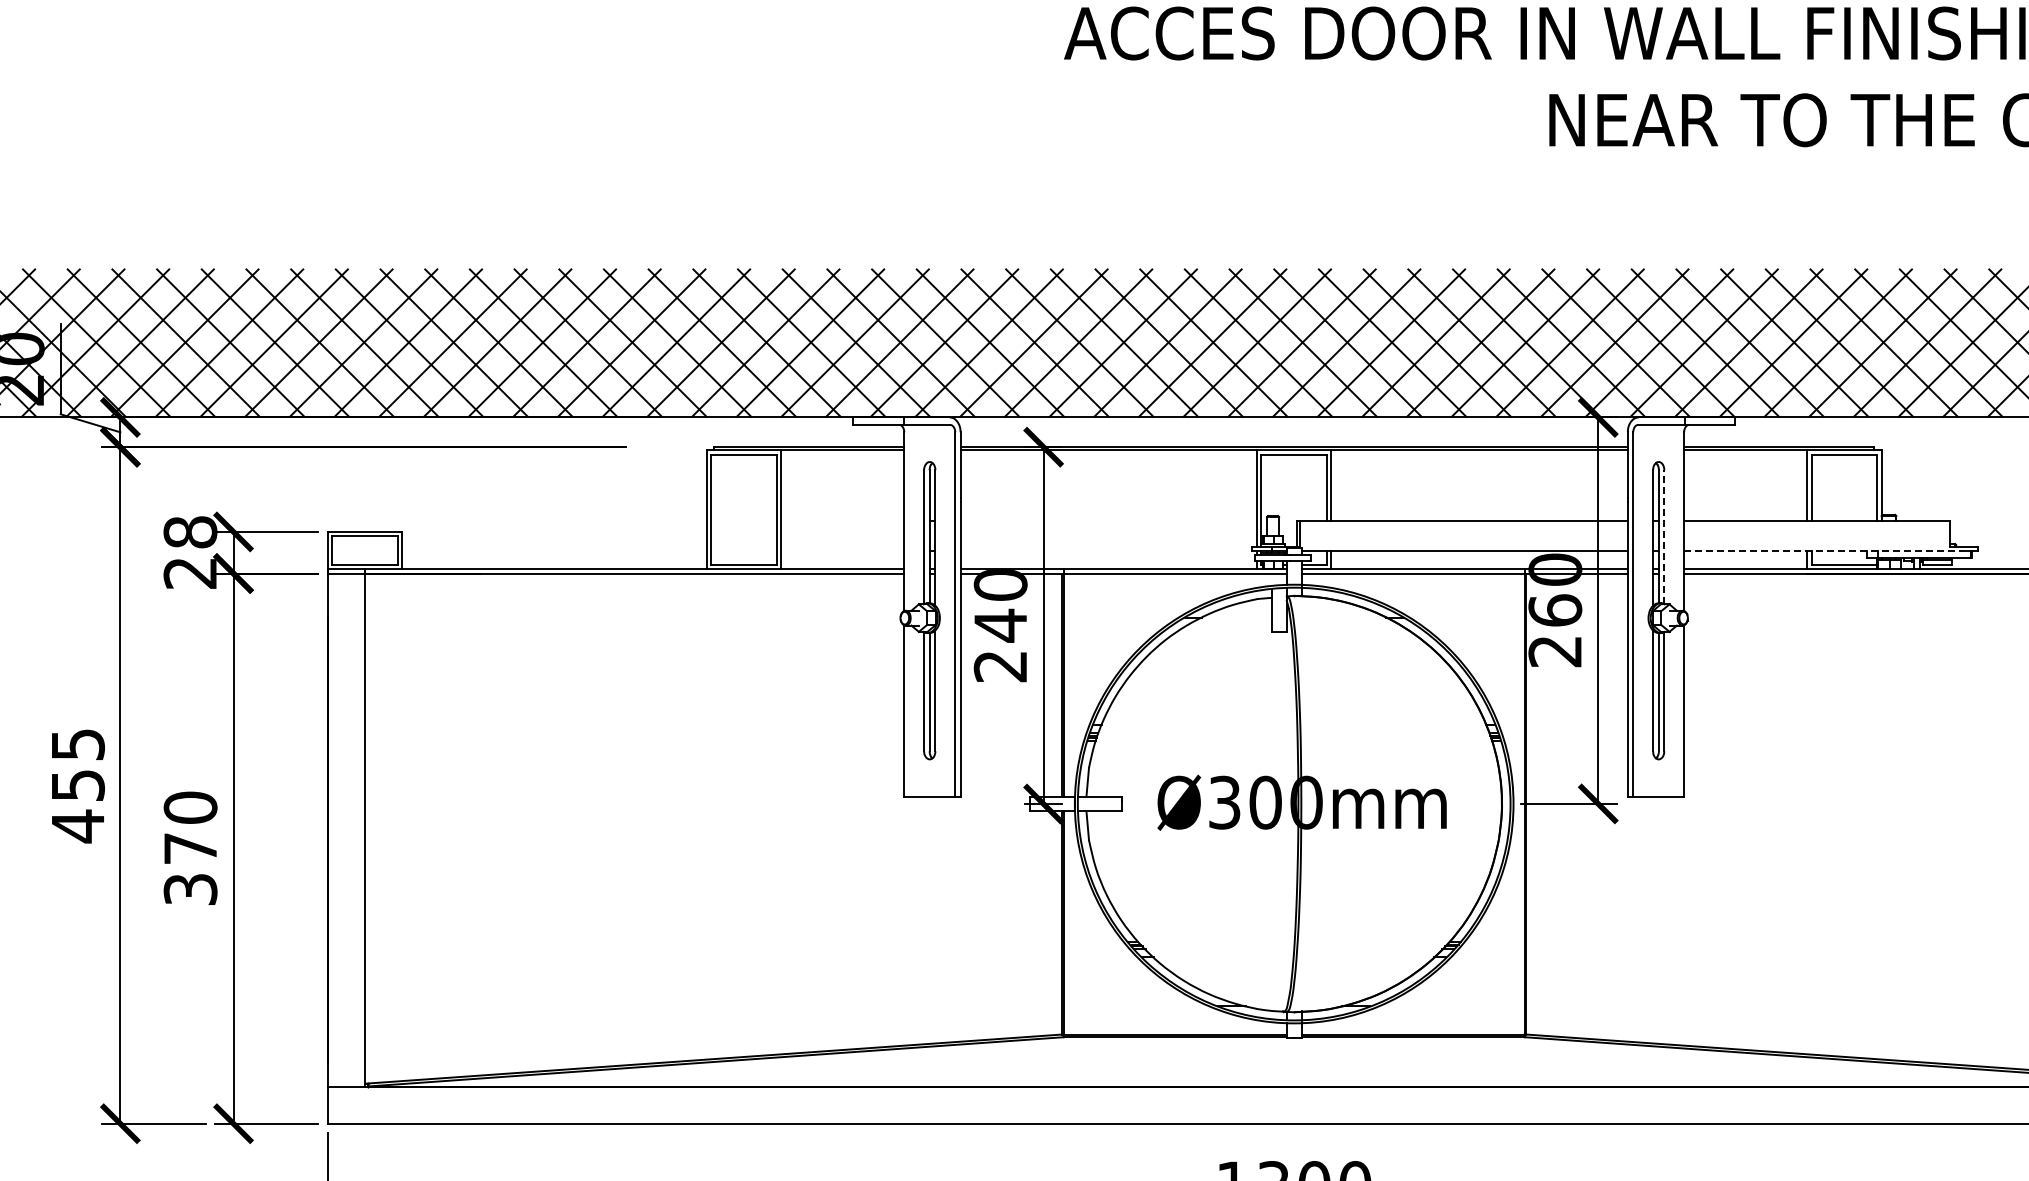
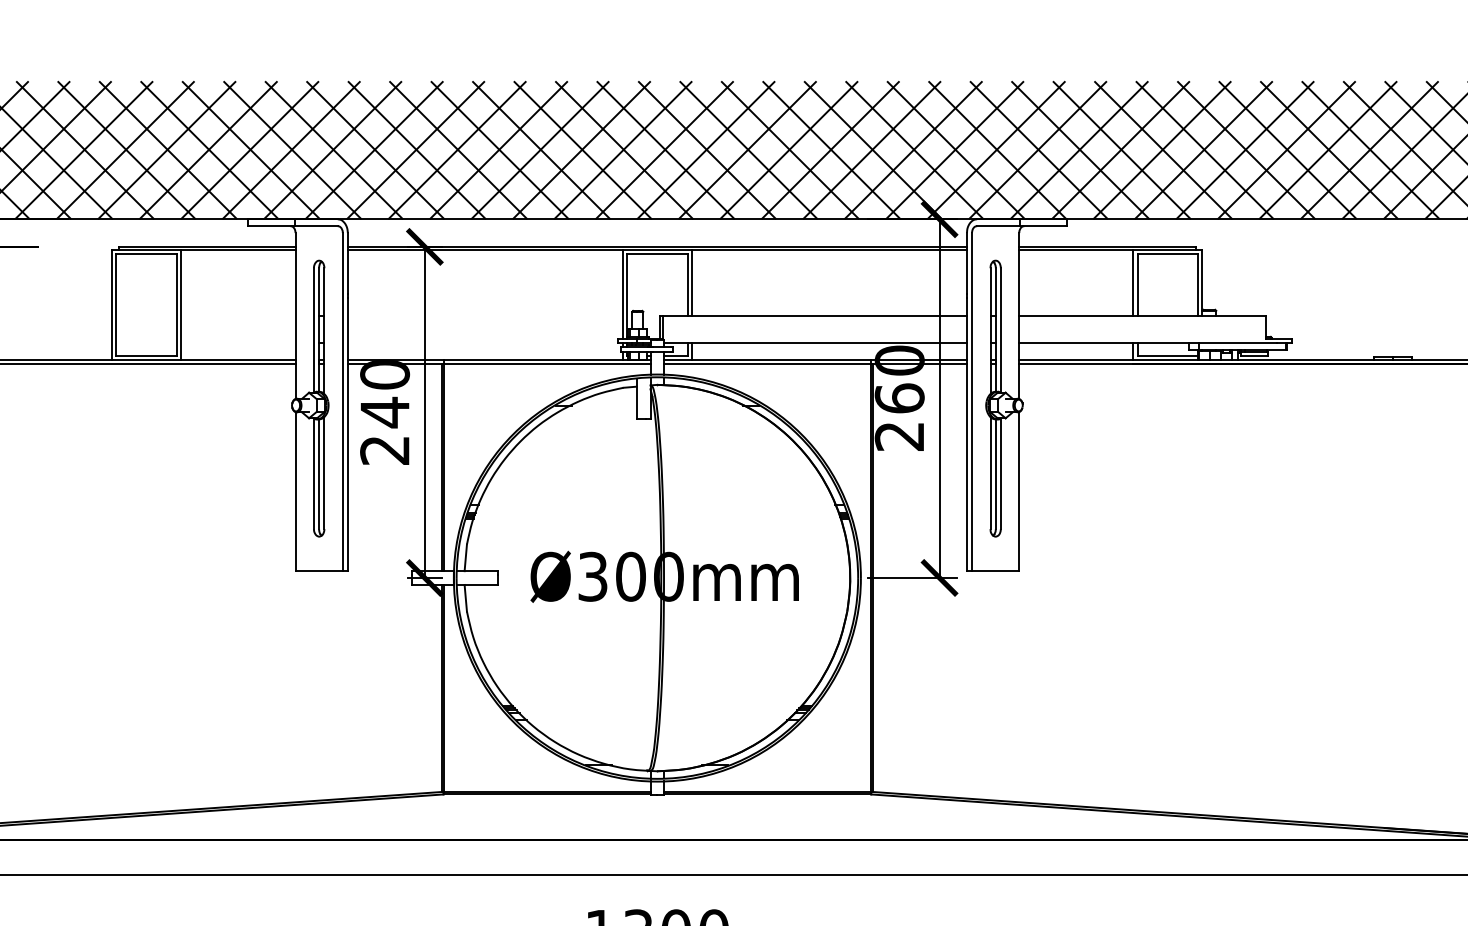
line: (1664, 537) -> (1001, 330), dashed -> solid
line: (1823, 550) -> (1148, 342), dashed -> solid

